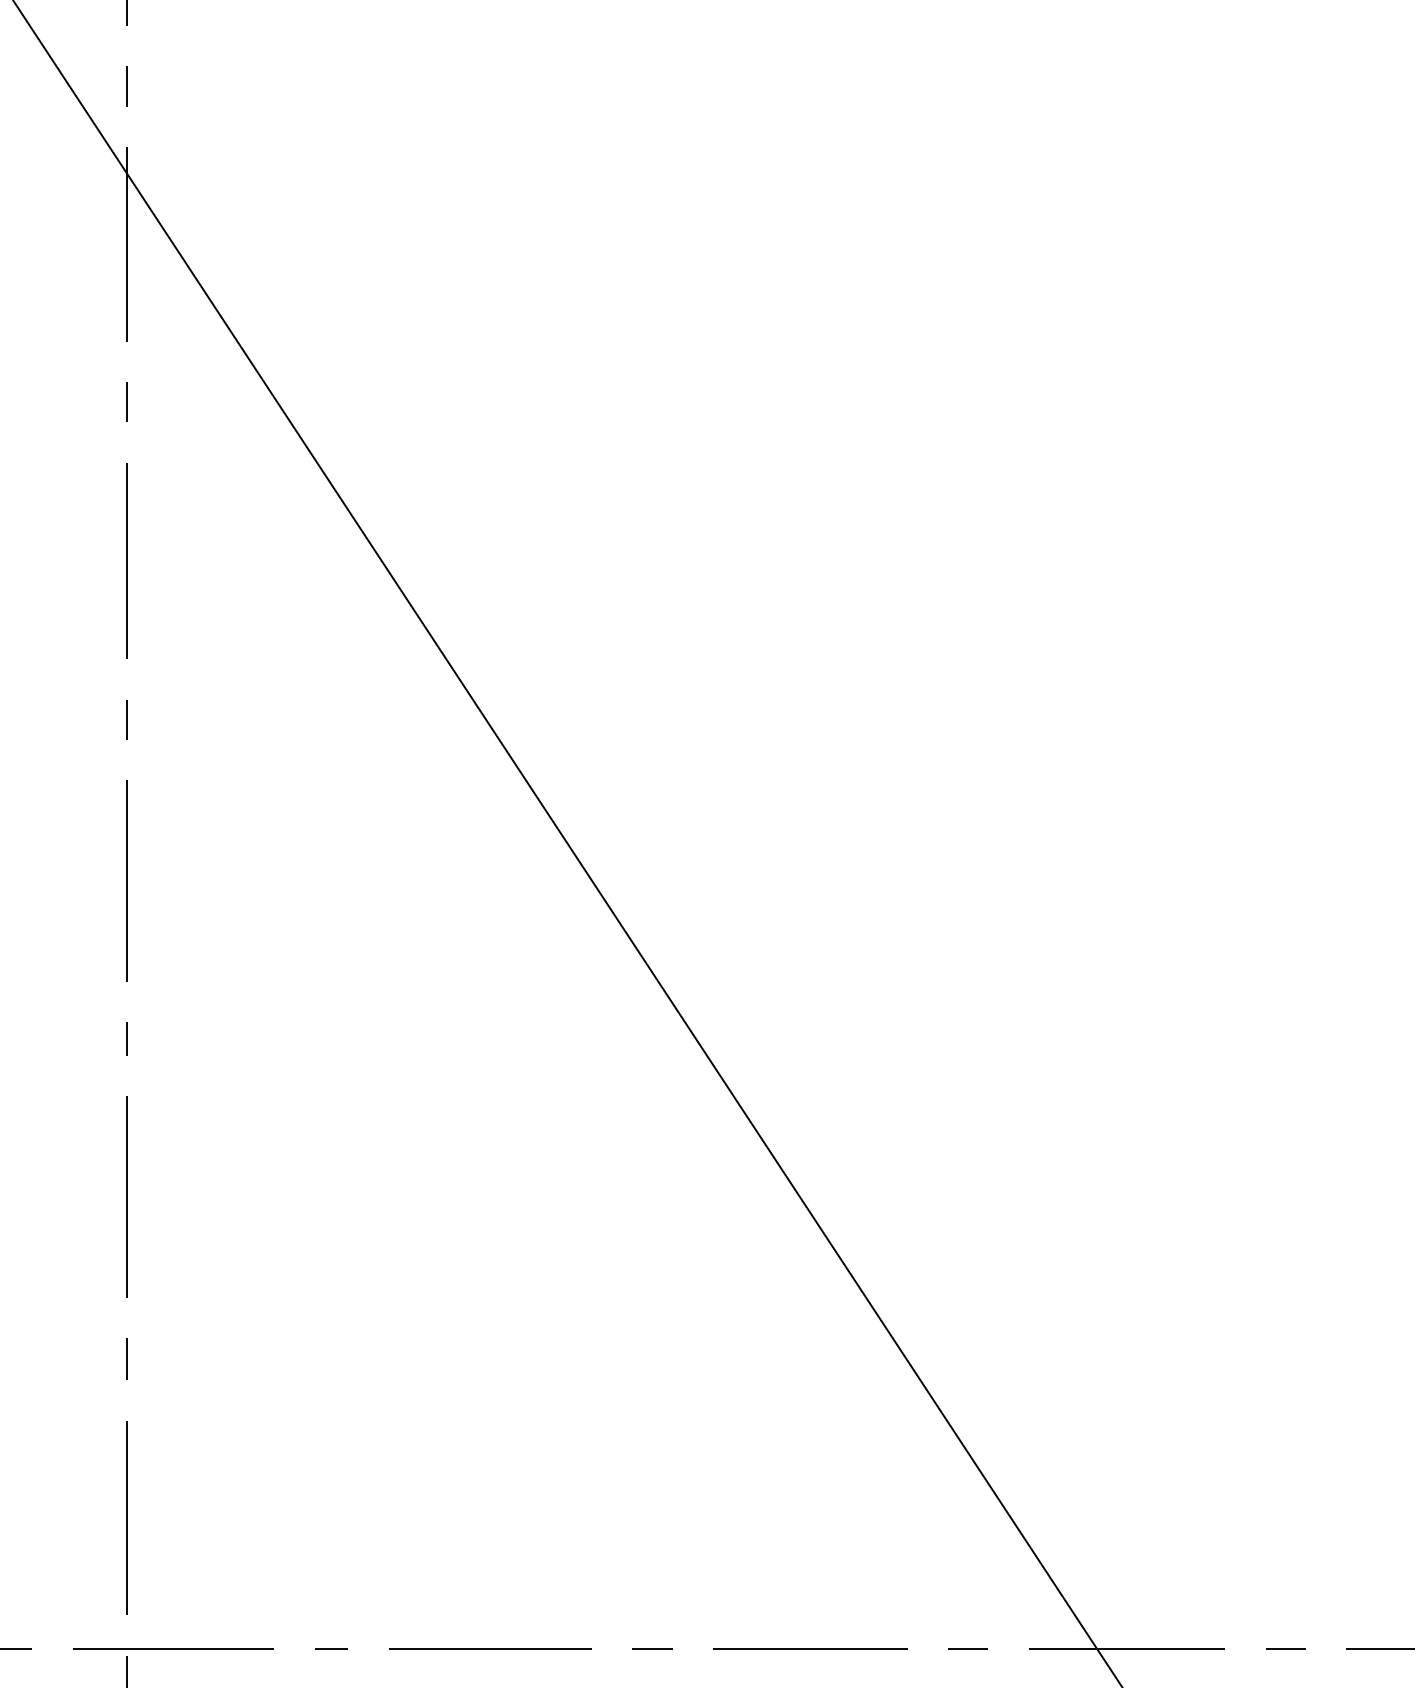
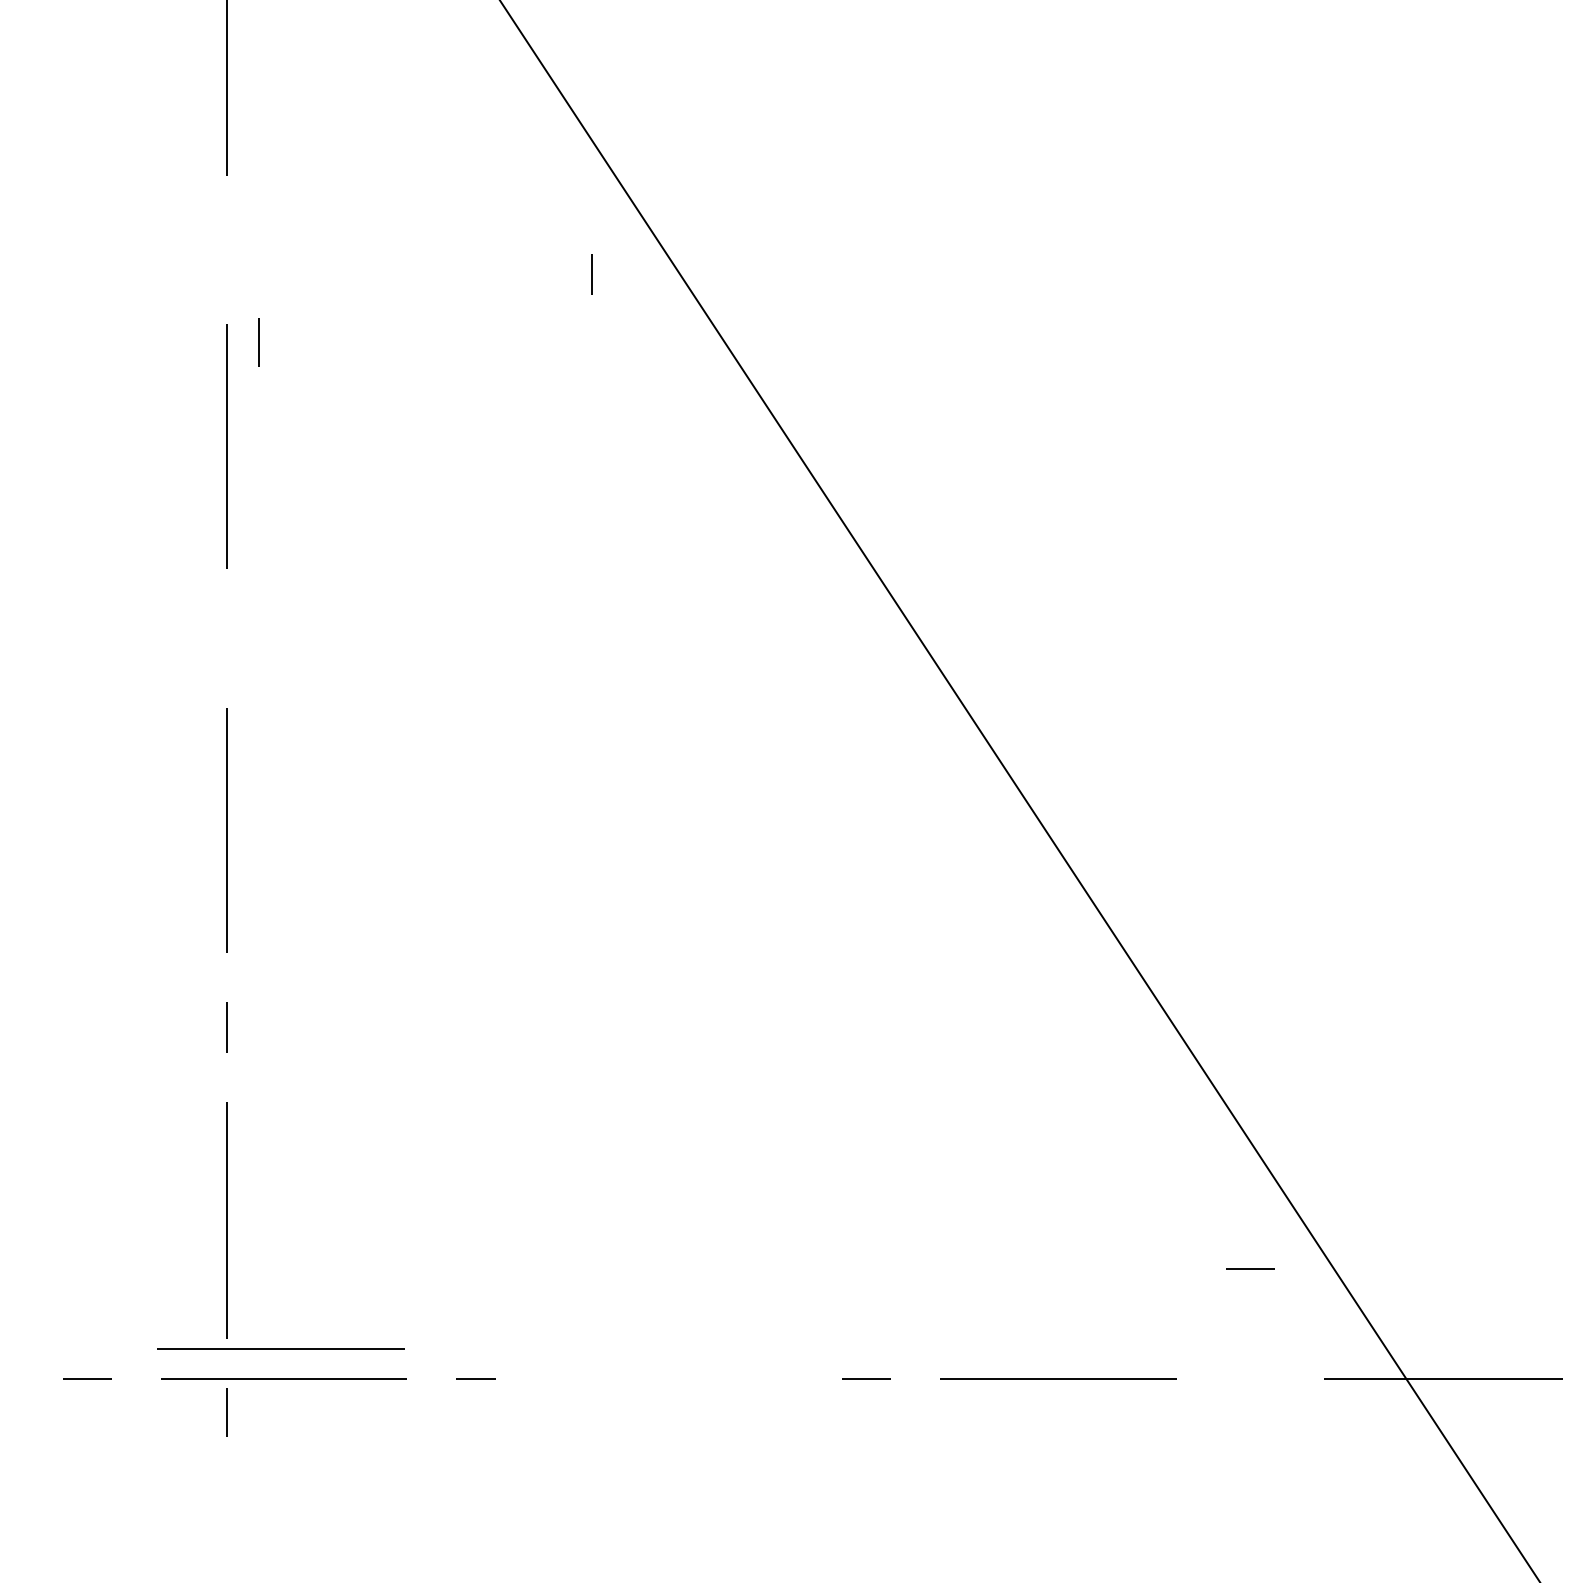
line: (126, 719) -> (258, 342), moved
line: (126, 1038) -> (591, 273), moved
line: (490, 1648) -> (281, 1348), moved
line: (967, 1648) -> (1249, 1268), moved

